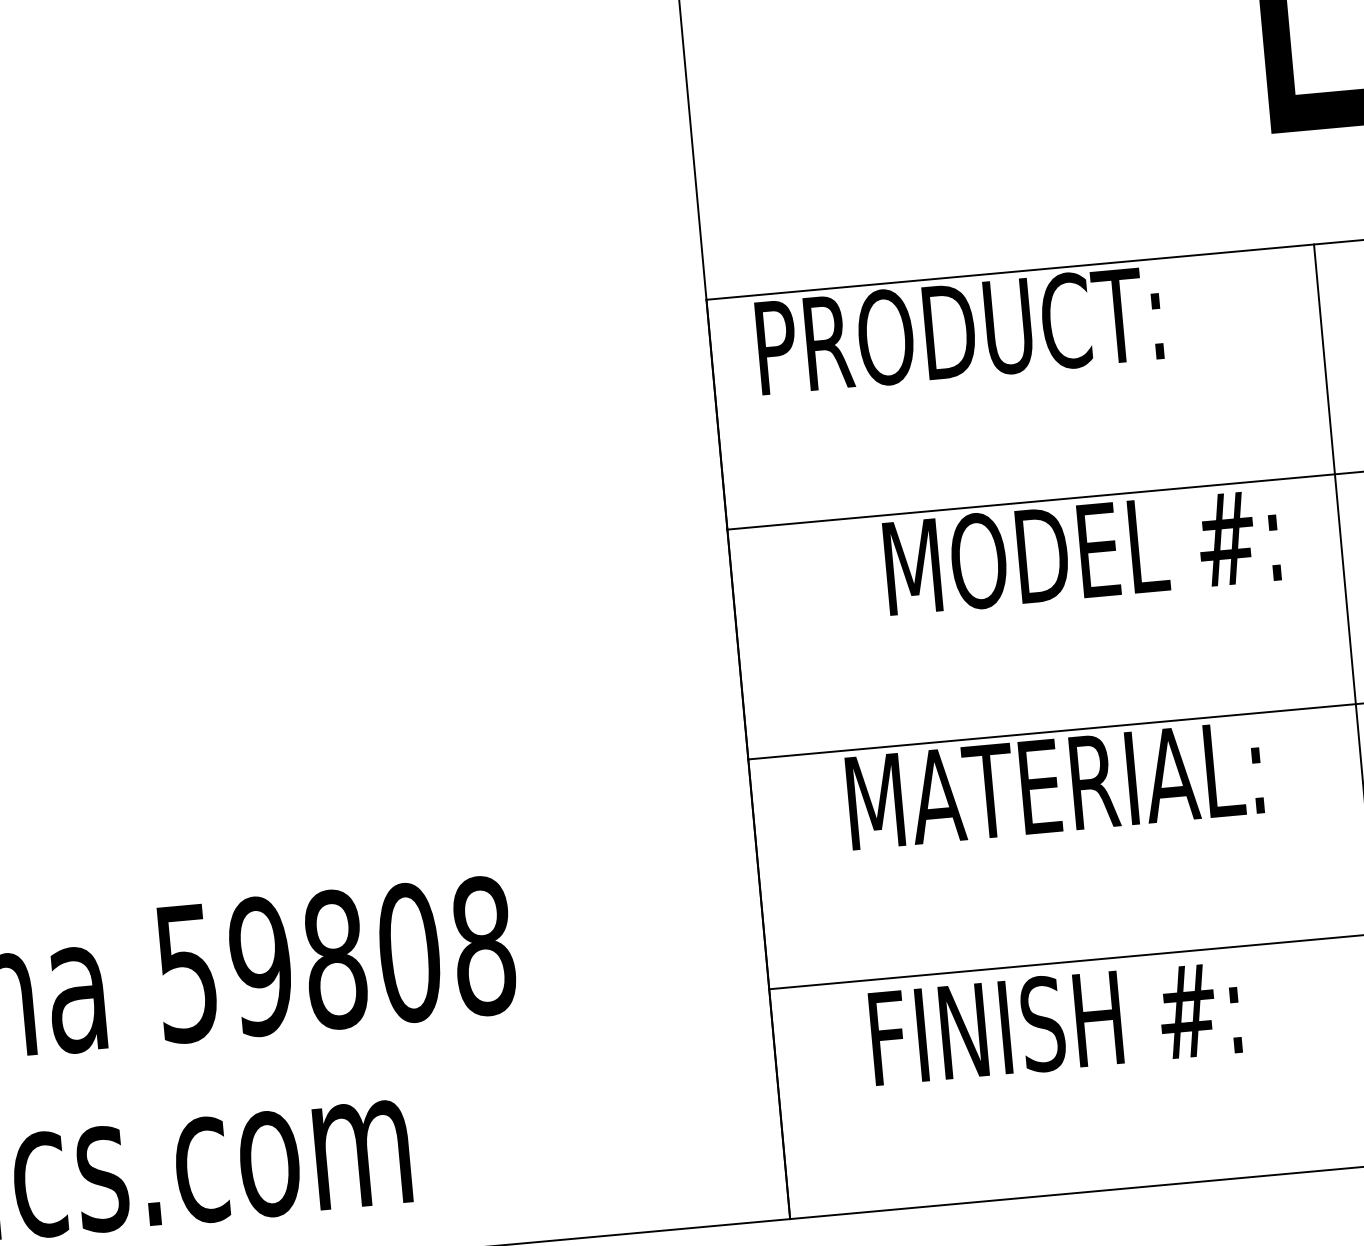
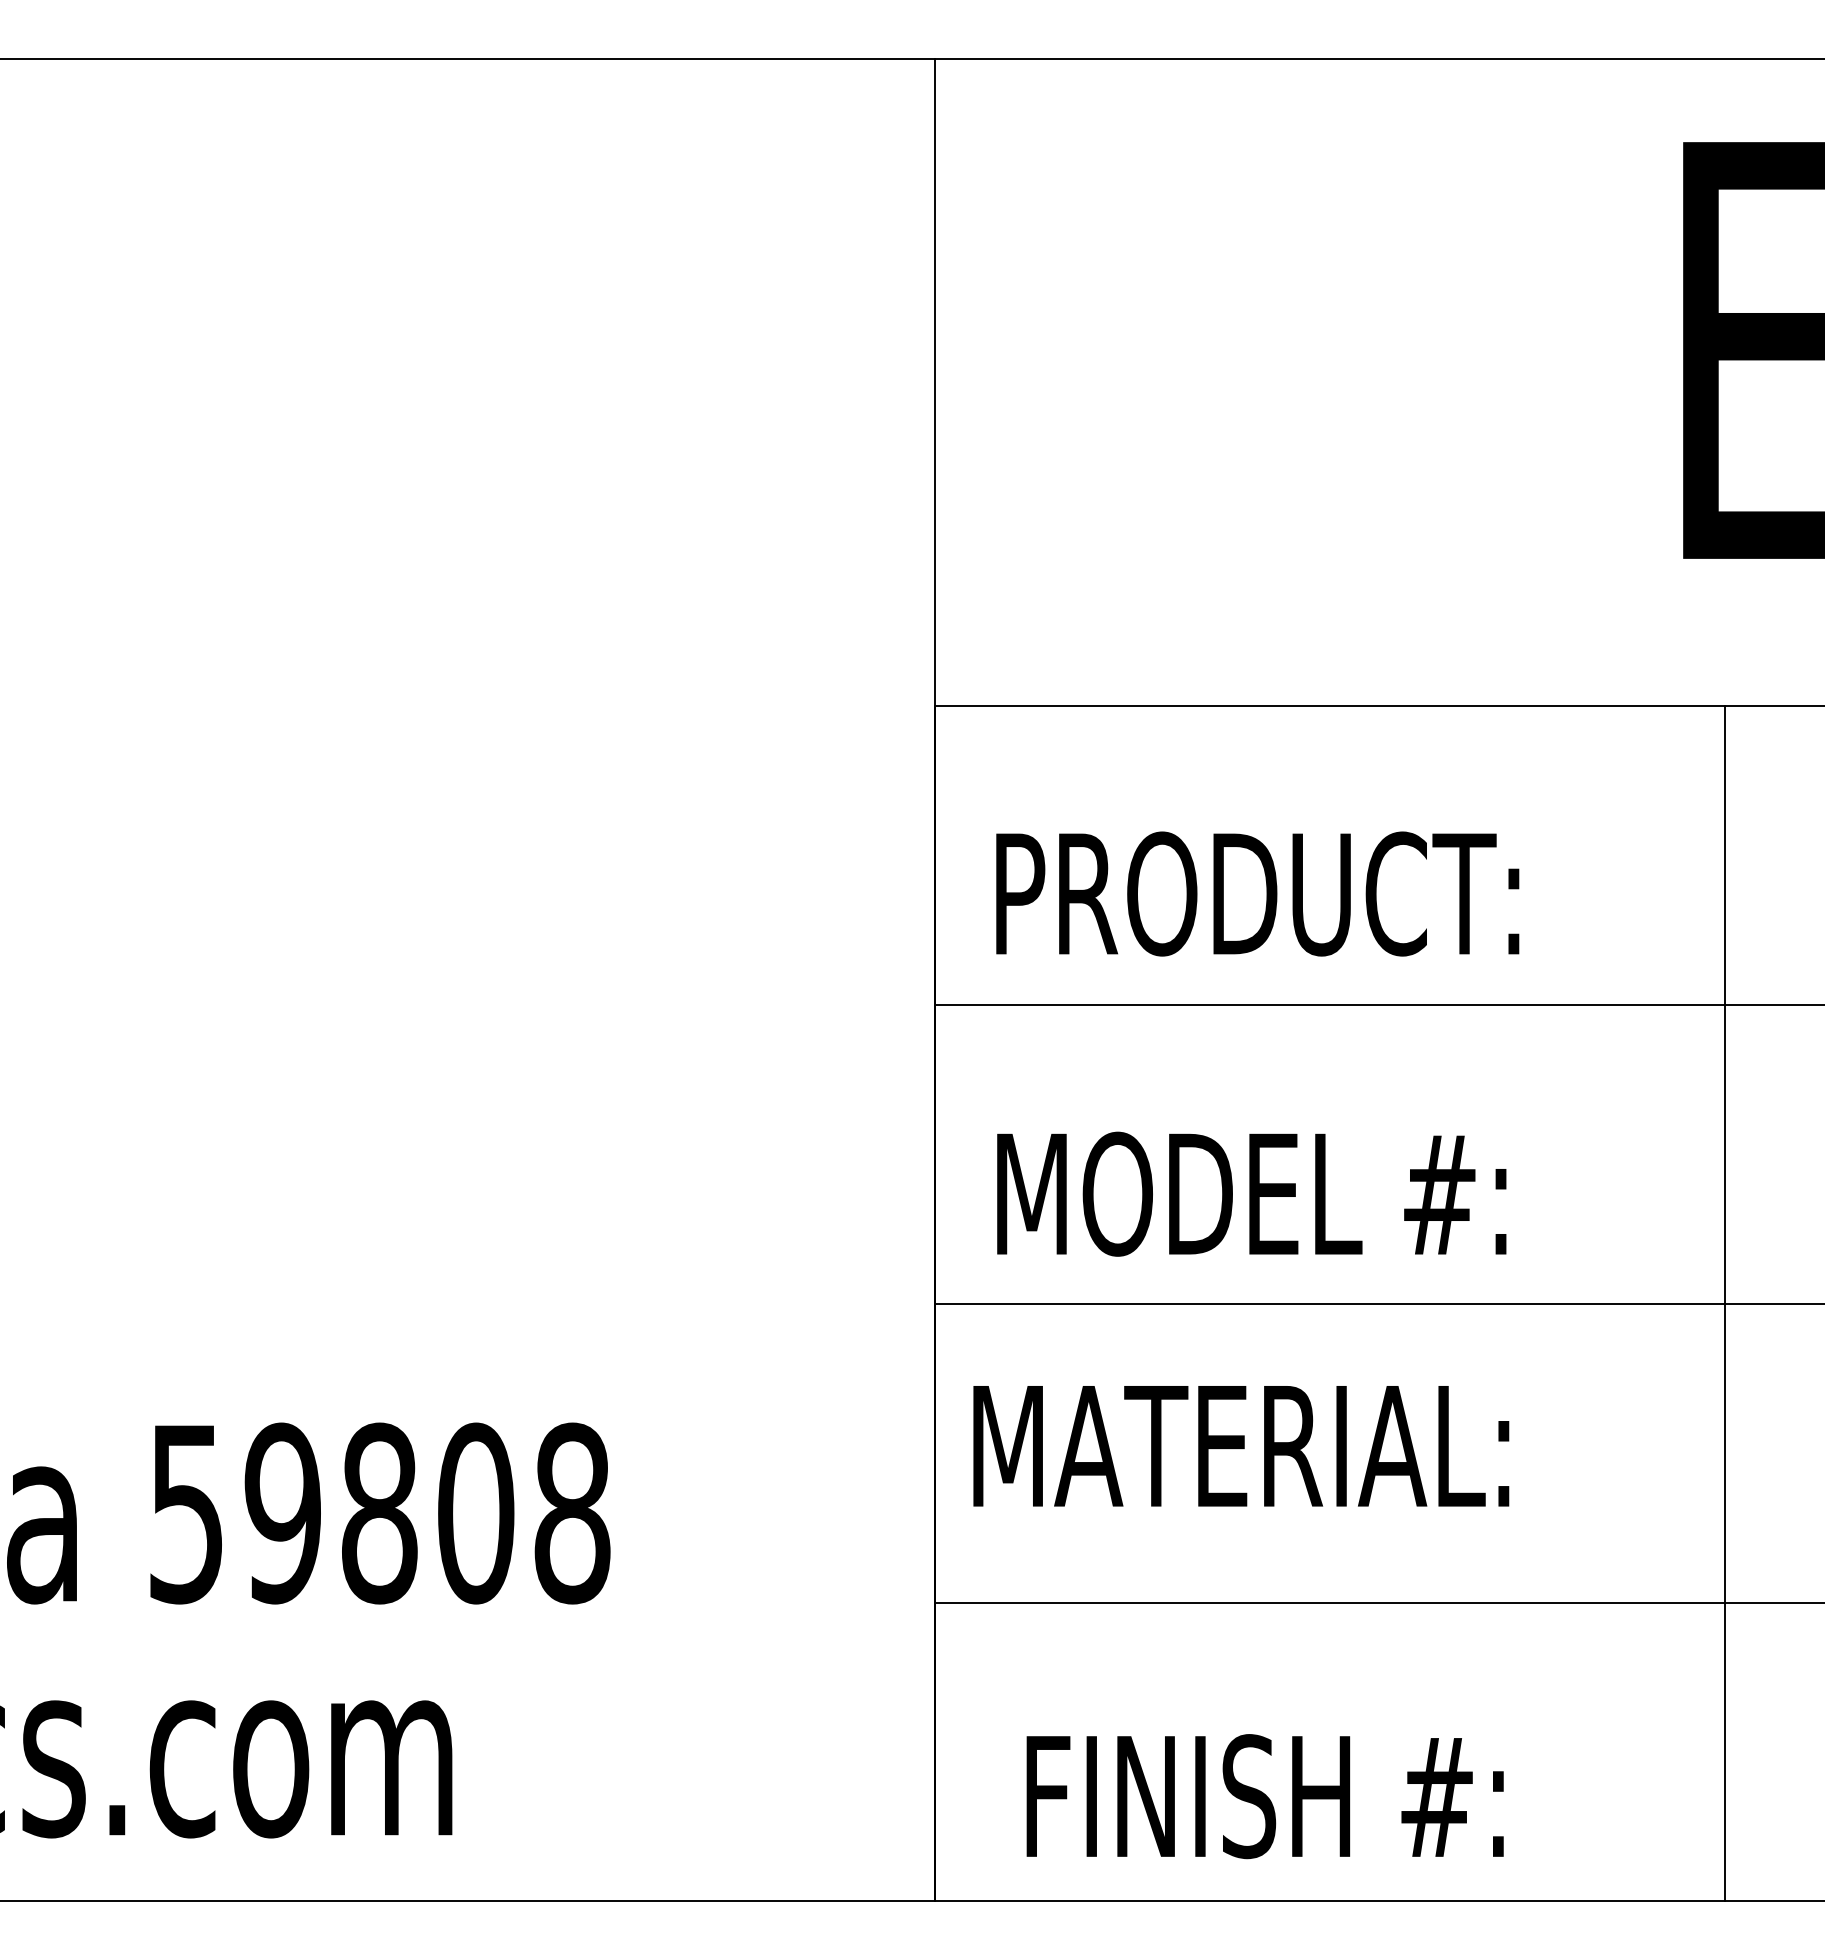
text: (959, 330) -> (1257, 893), moved
text: (1081, 551) -> (1251, 1193), moved
text: (1054, 785) -> (1241, 1446), moved
text: (1054, 1023) -> (1264, 1796), moved

